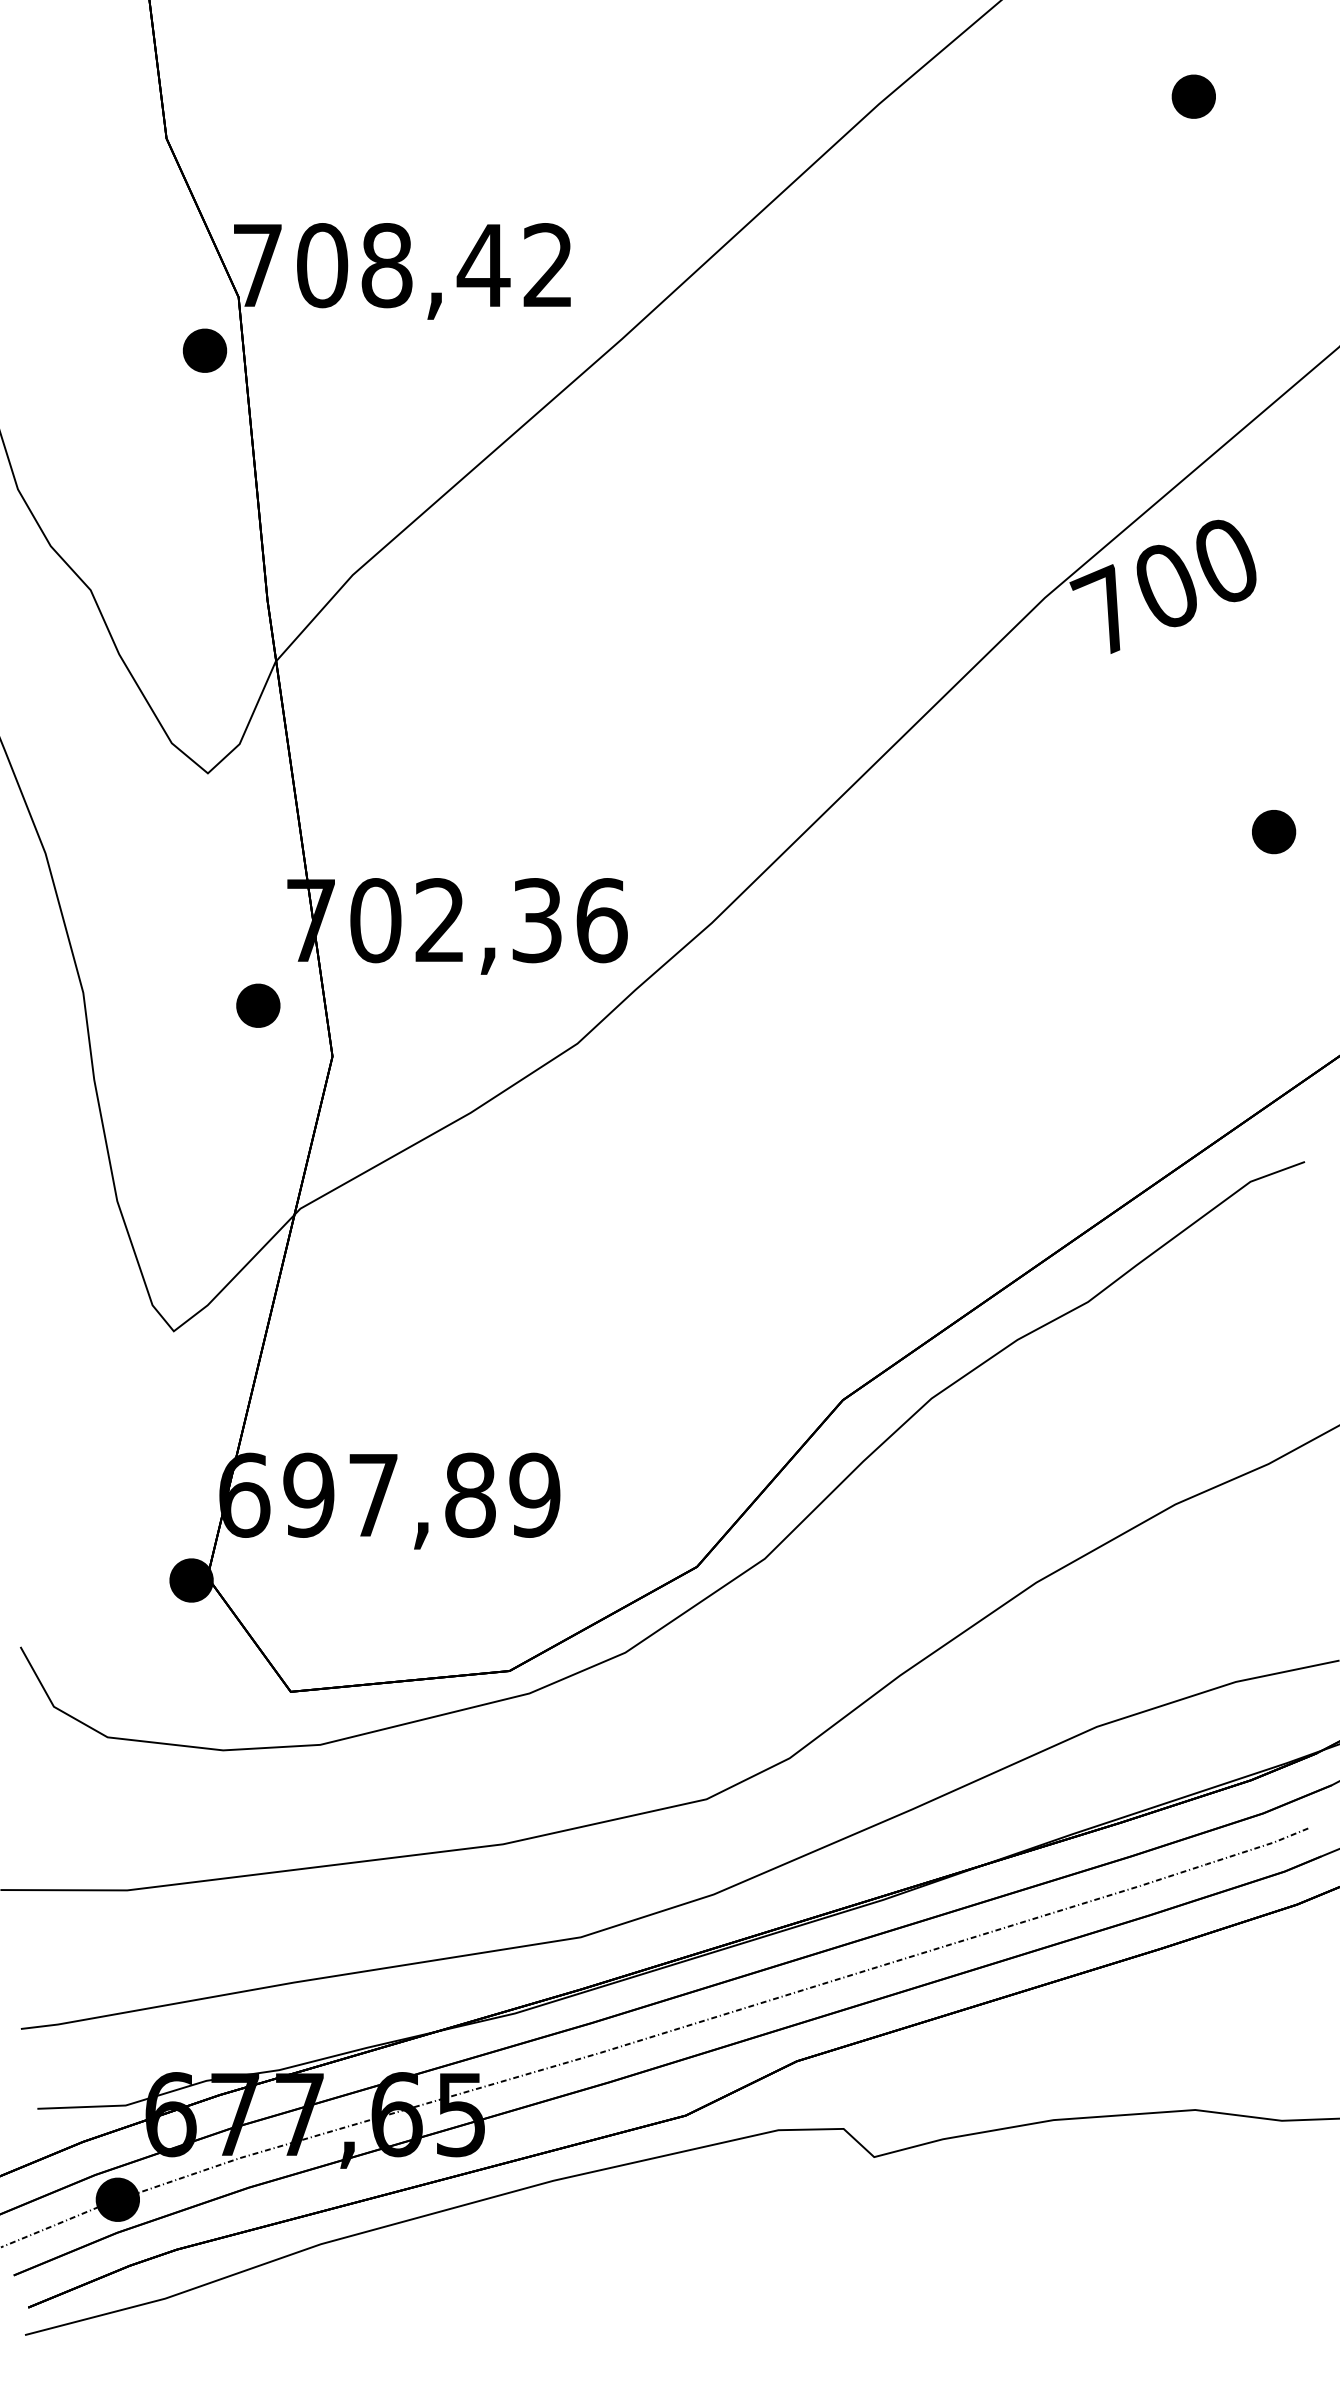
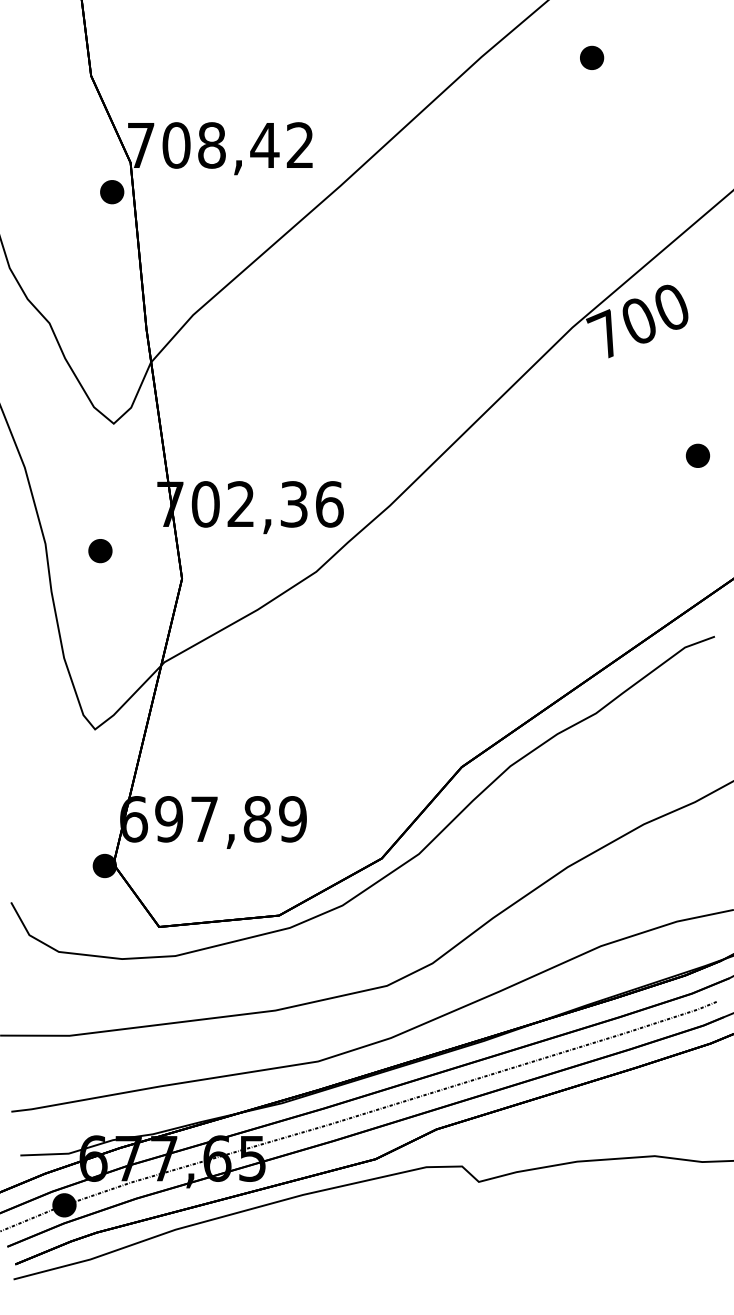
part: (1194, 95) -> (592, 57), moved
part: (258, 1006) -> (100, 551), moved

